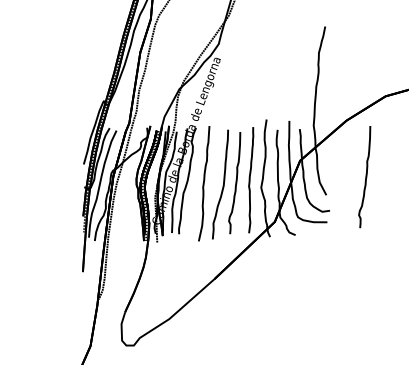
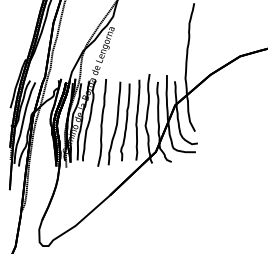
curve: (365, 177) -> (224, 118), removed

